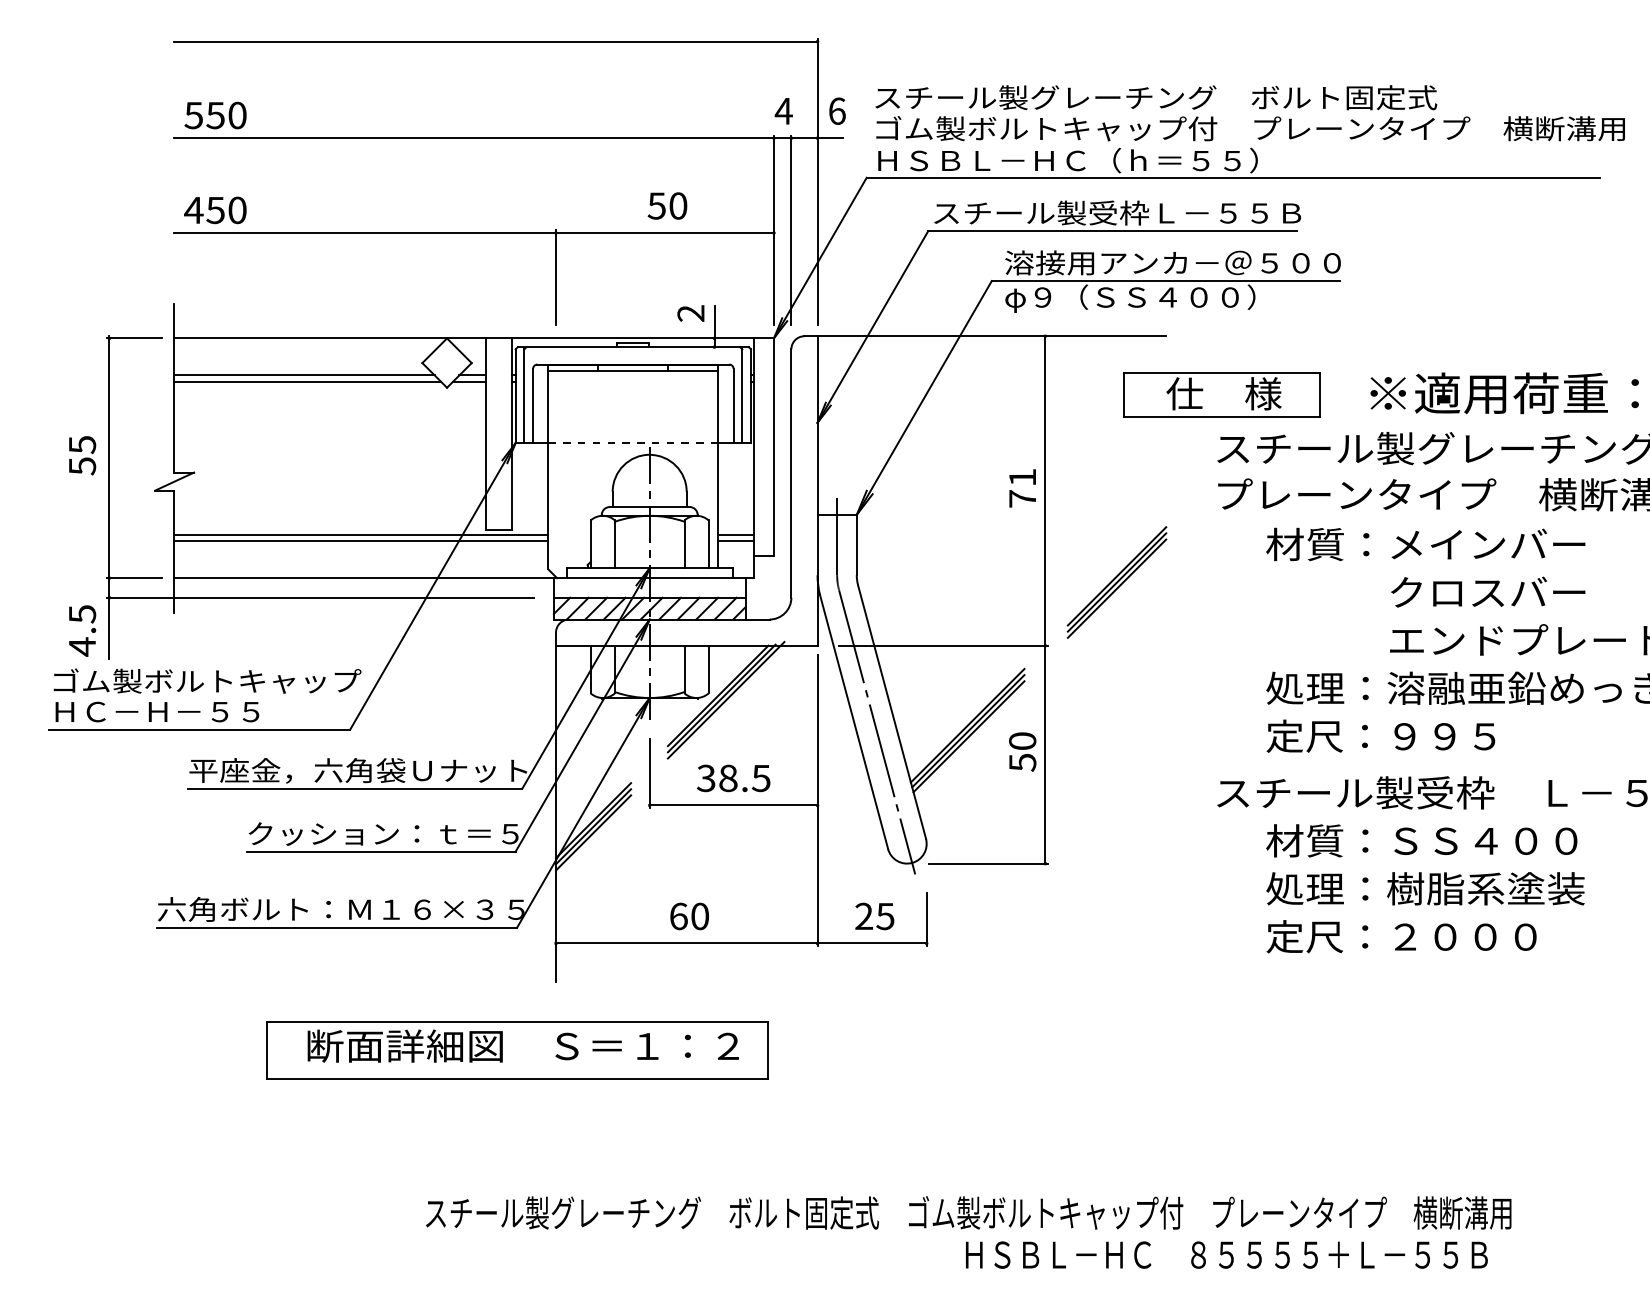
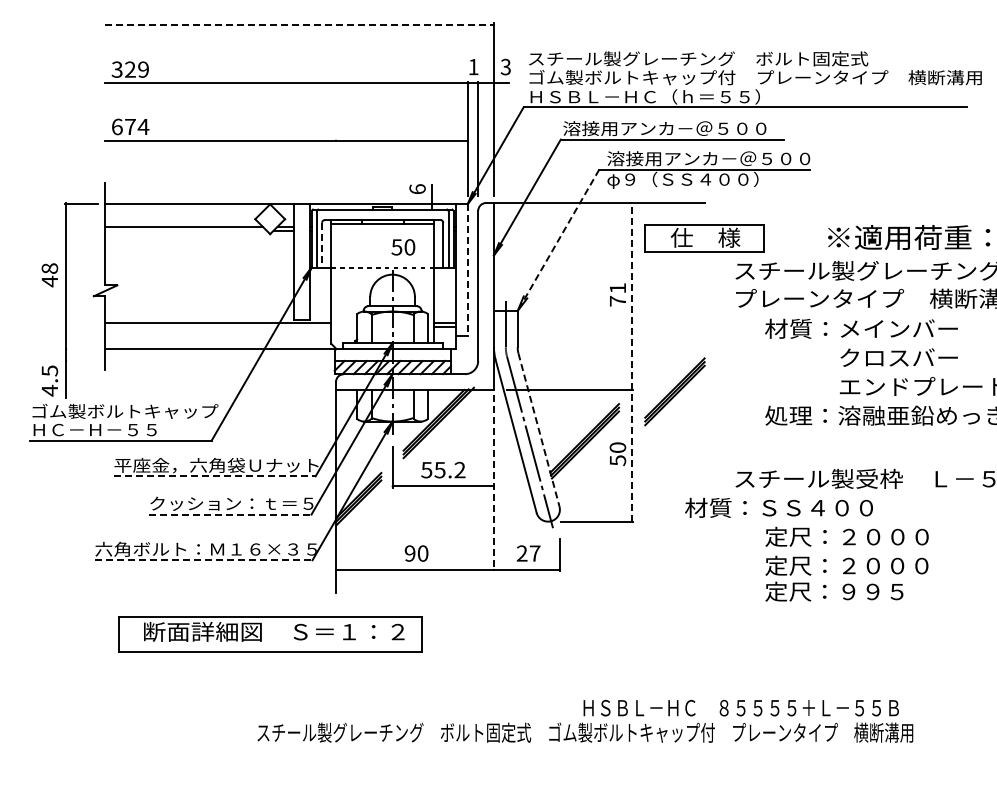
line: (497, 42) -> (300, 25), solid -> dashed
text: (836, 110) -> (505, 66), 6 -> 3
text: (783, 111) -> (473, 67), 4 -> 1
text: (215, 115) -> (130, 69), 550 -> 329
text: (667, 206) -> (403, 247), moved
text: (215, 209) -> (130, 126), 450 -> 674
text: (1116, 212) -> (674, 128), スチール製受枠Ｌ－５５Ｂ -> 溶接用アンカ－＠５００
line: (555, 277) -> (335, 167), removed
text: (690, 313) -> (417, 189), 2 -> 6
line: (306, 381) -> (185, 230), removed
part: (1222, 394) -> (704, 238), moved
line: (924, 398) -> (558, 240), solid -> dashed
line: (533, 406) -> (322, 245), solid -> dashed
line: (773, 447) -> (467, 270), solid -> dashed
text: (81, 456) -> (49, 275), 55 -> 48
line: (361, 540) -> (218, 326), removed
line: (133, 578) -> (80, 349), removed
part: (1116, 581) -> (674, 391), moved
line: (320, 598) -> (193, 361), removed
line: (1045, 598) -> (631, 361), solid -> dashed
line: (892, 712) -> (539, 430), solid -> dashed
text: (1381, 735) -> (834, 591), moved
text: (733, 777) -> (443, 469), 38.5 -> 55.2
line: (356, 788) -> (215, 476), solid -> dashed
line: (816, 800) -> (493, 483), solid -> dashed
text: (1420, 840) -> (778, 507), moved
line: (381, 851) -> (230, 514), solid -> dashed
text: (1425, 888) -> (861, 536), 処理：樹脂系塗装 -> 定尺：２０００
text: (677, 916) -> (409, 553), 60 -> 90
text: (884, 916) -> (534, 553), 25 -> 27
line: (336, 927) -> (203, 560), solid -> dashed
part: (517, 1050) -> (270, 634), moved
text: (1225, 1255) -> (740, 708), moved

